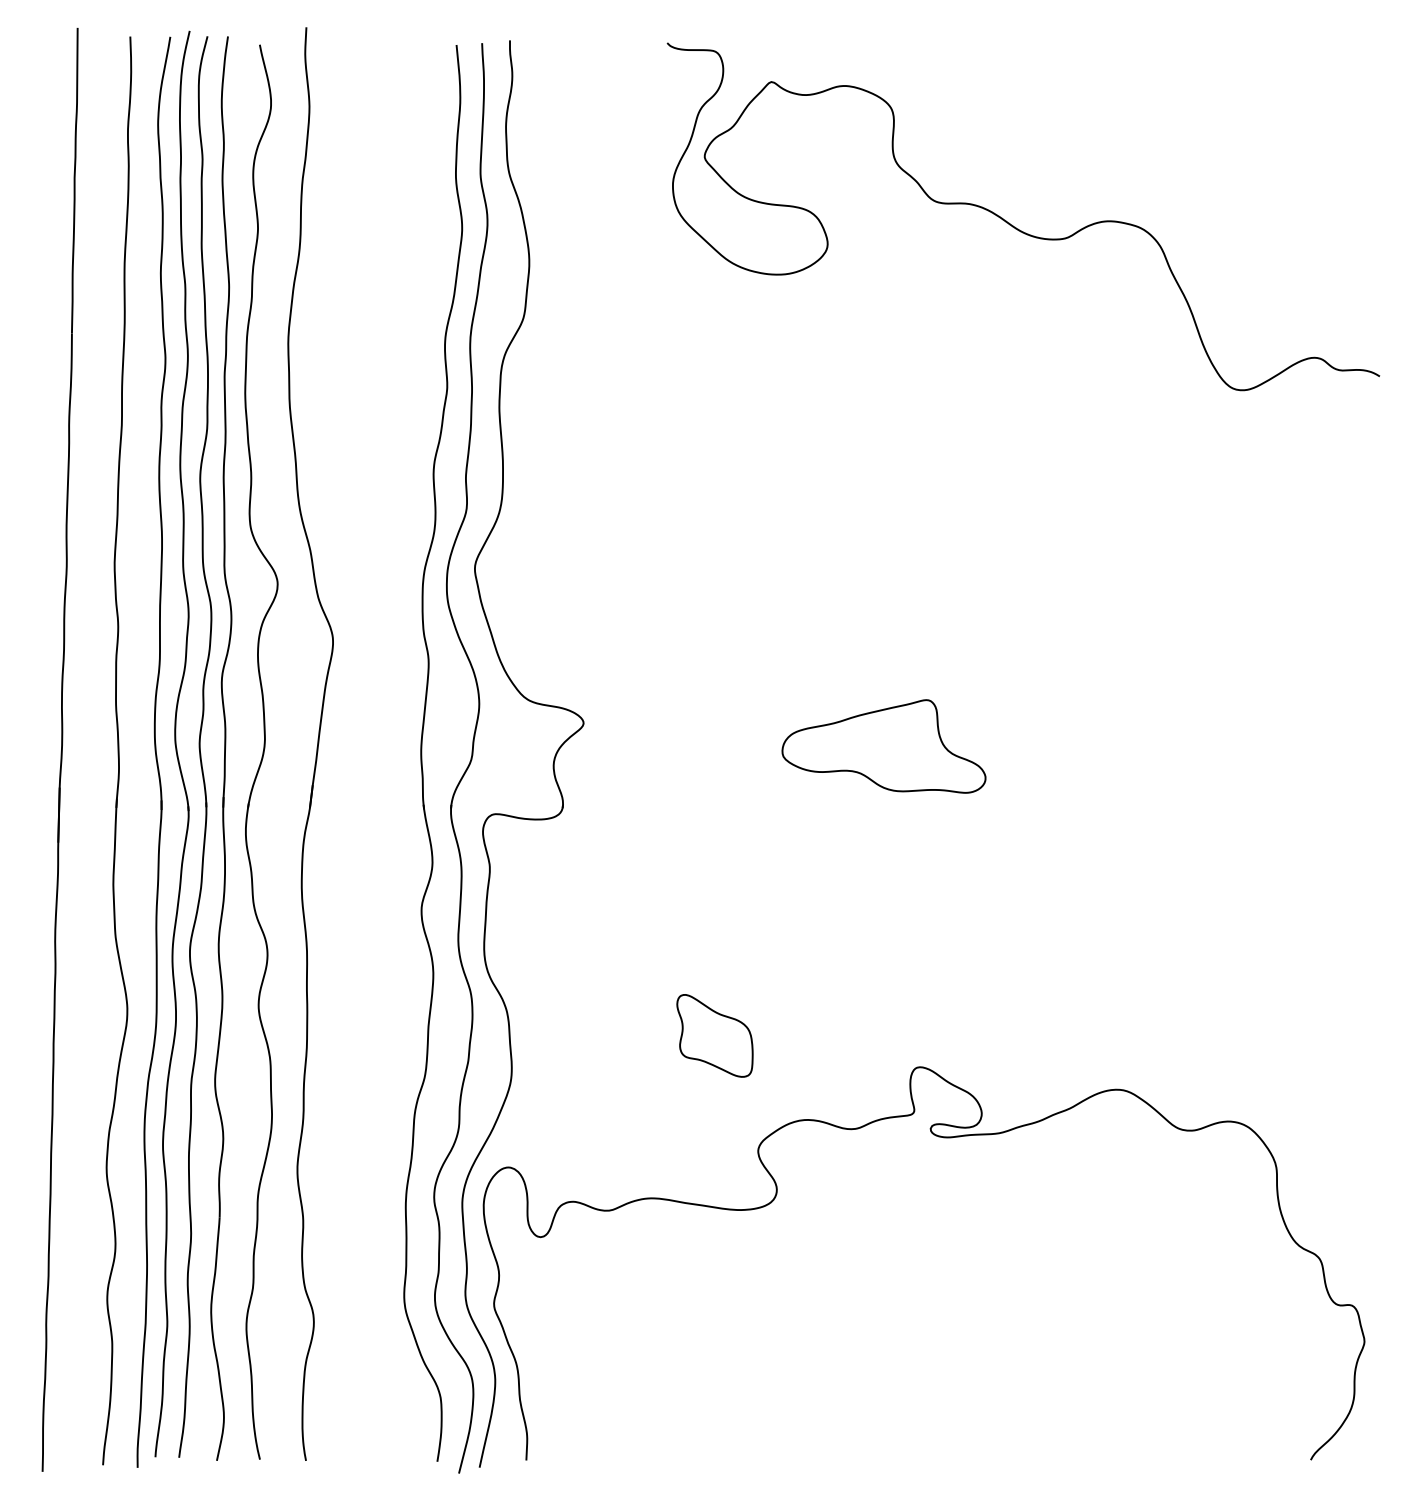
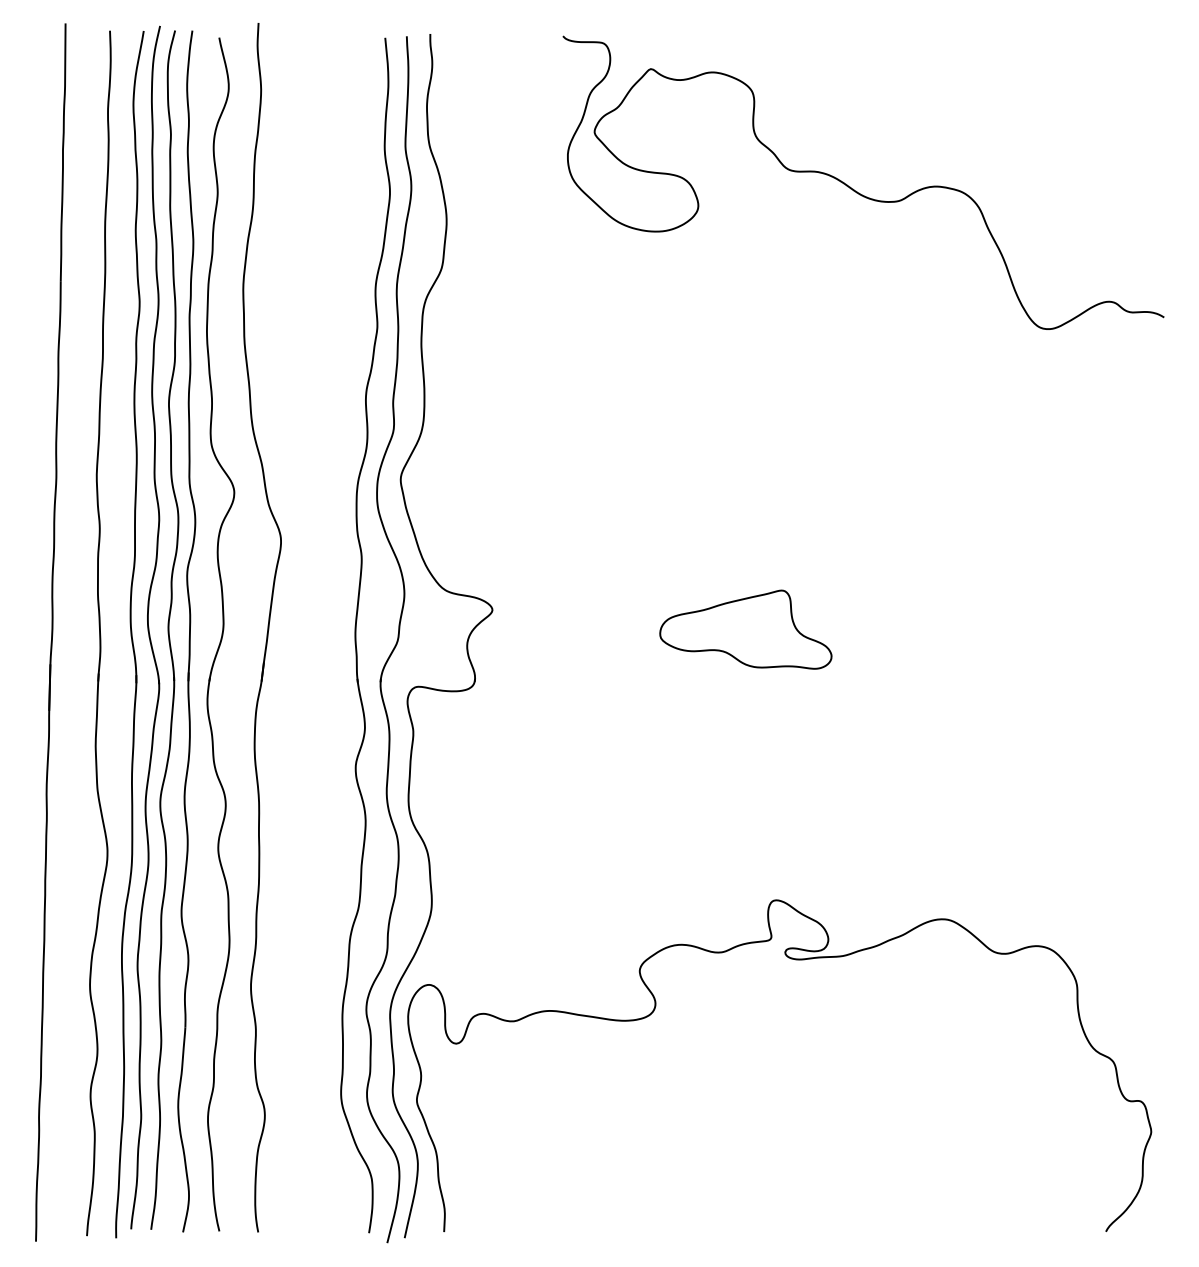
part: (714, 1035) -> (602, 873), removed

